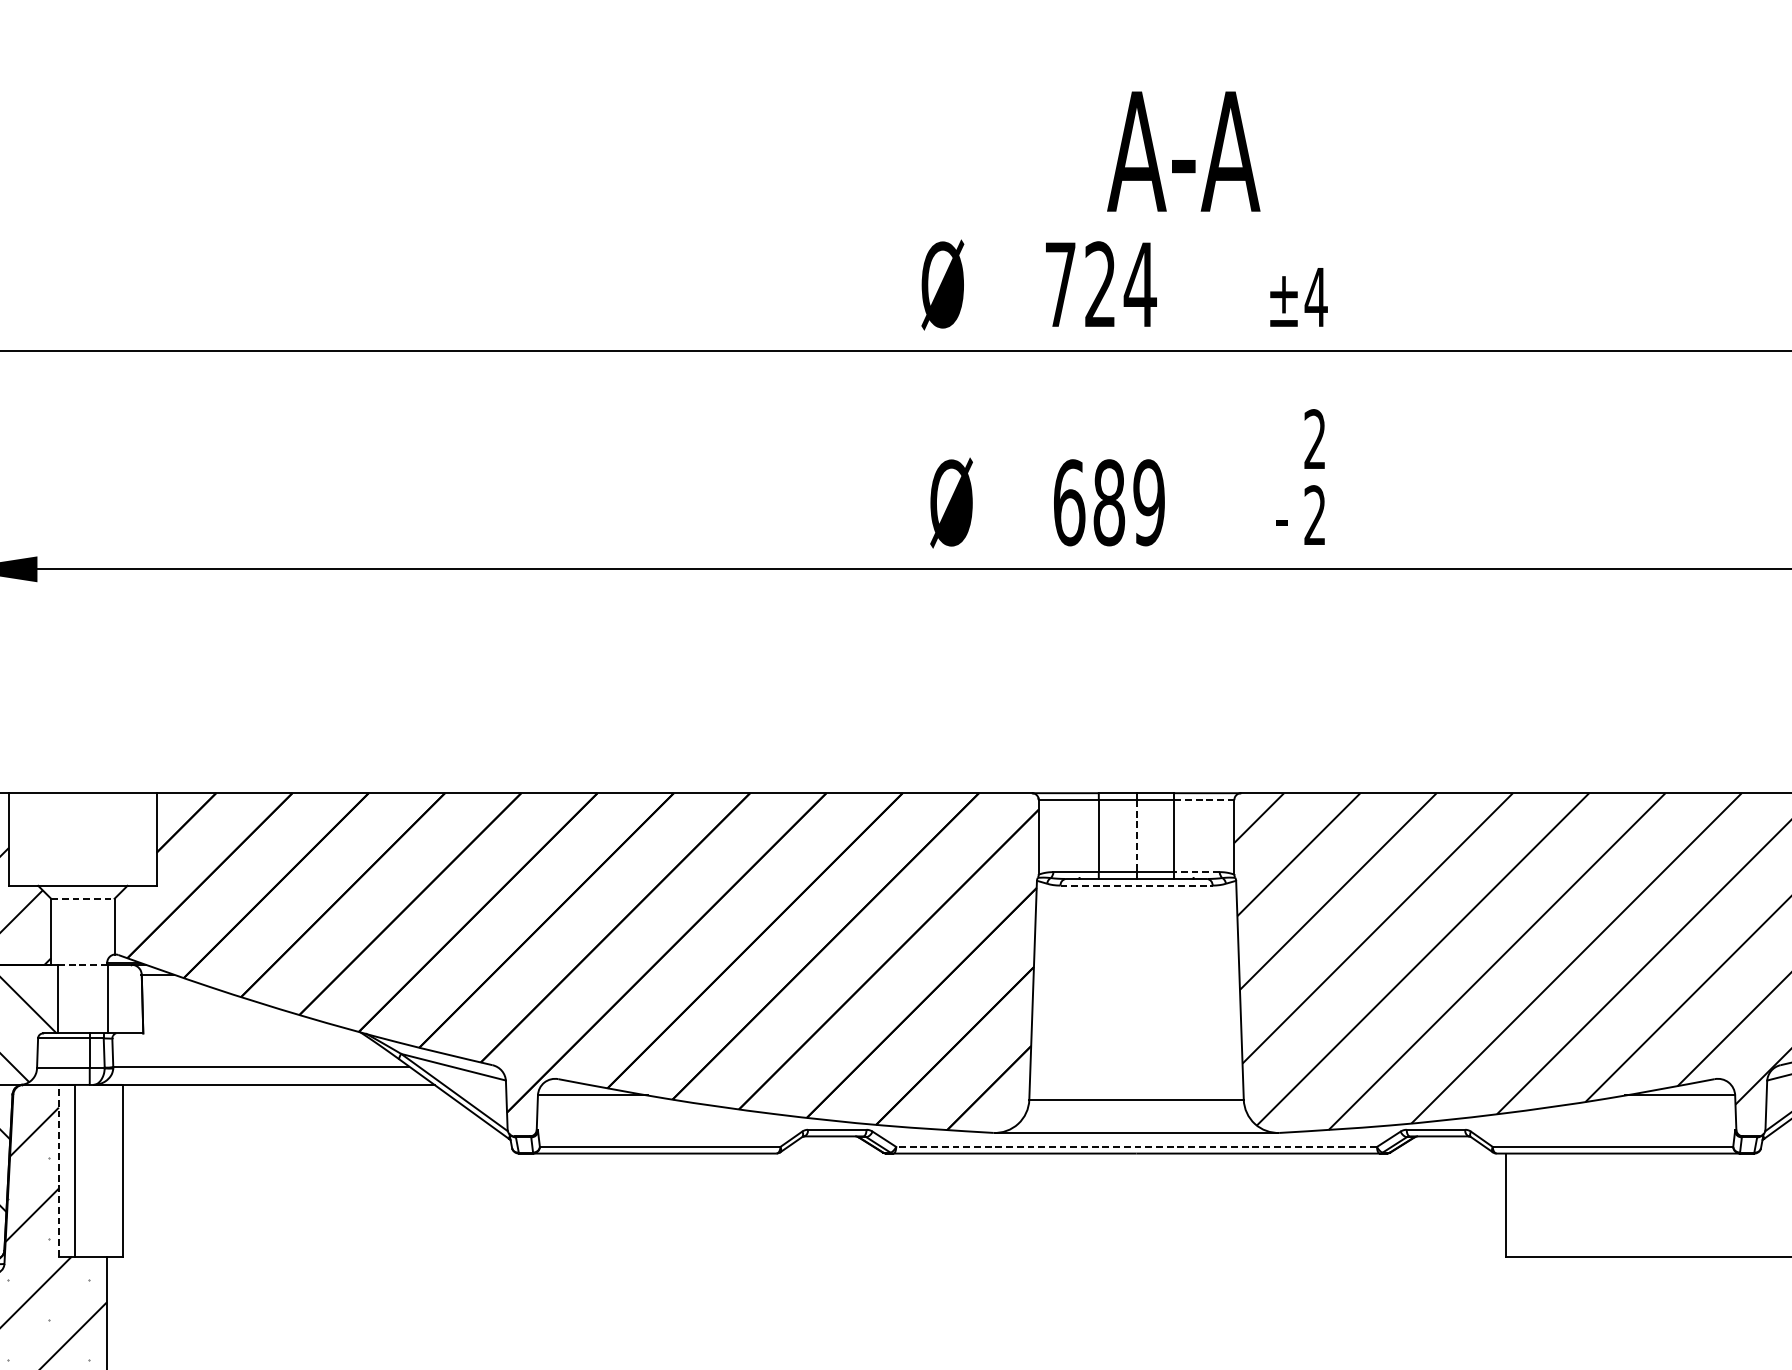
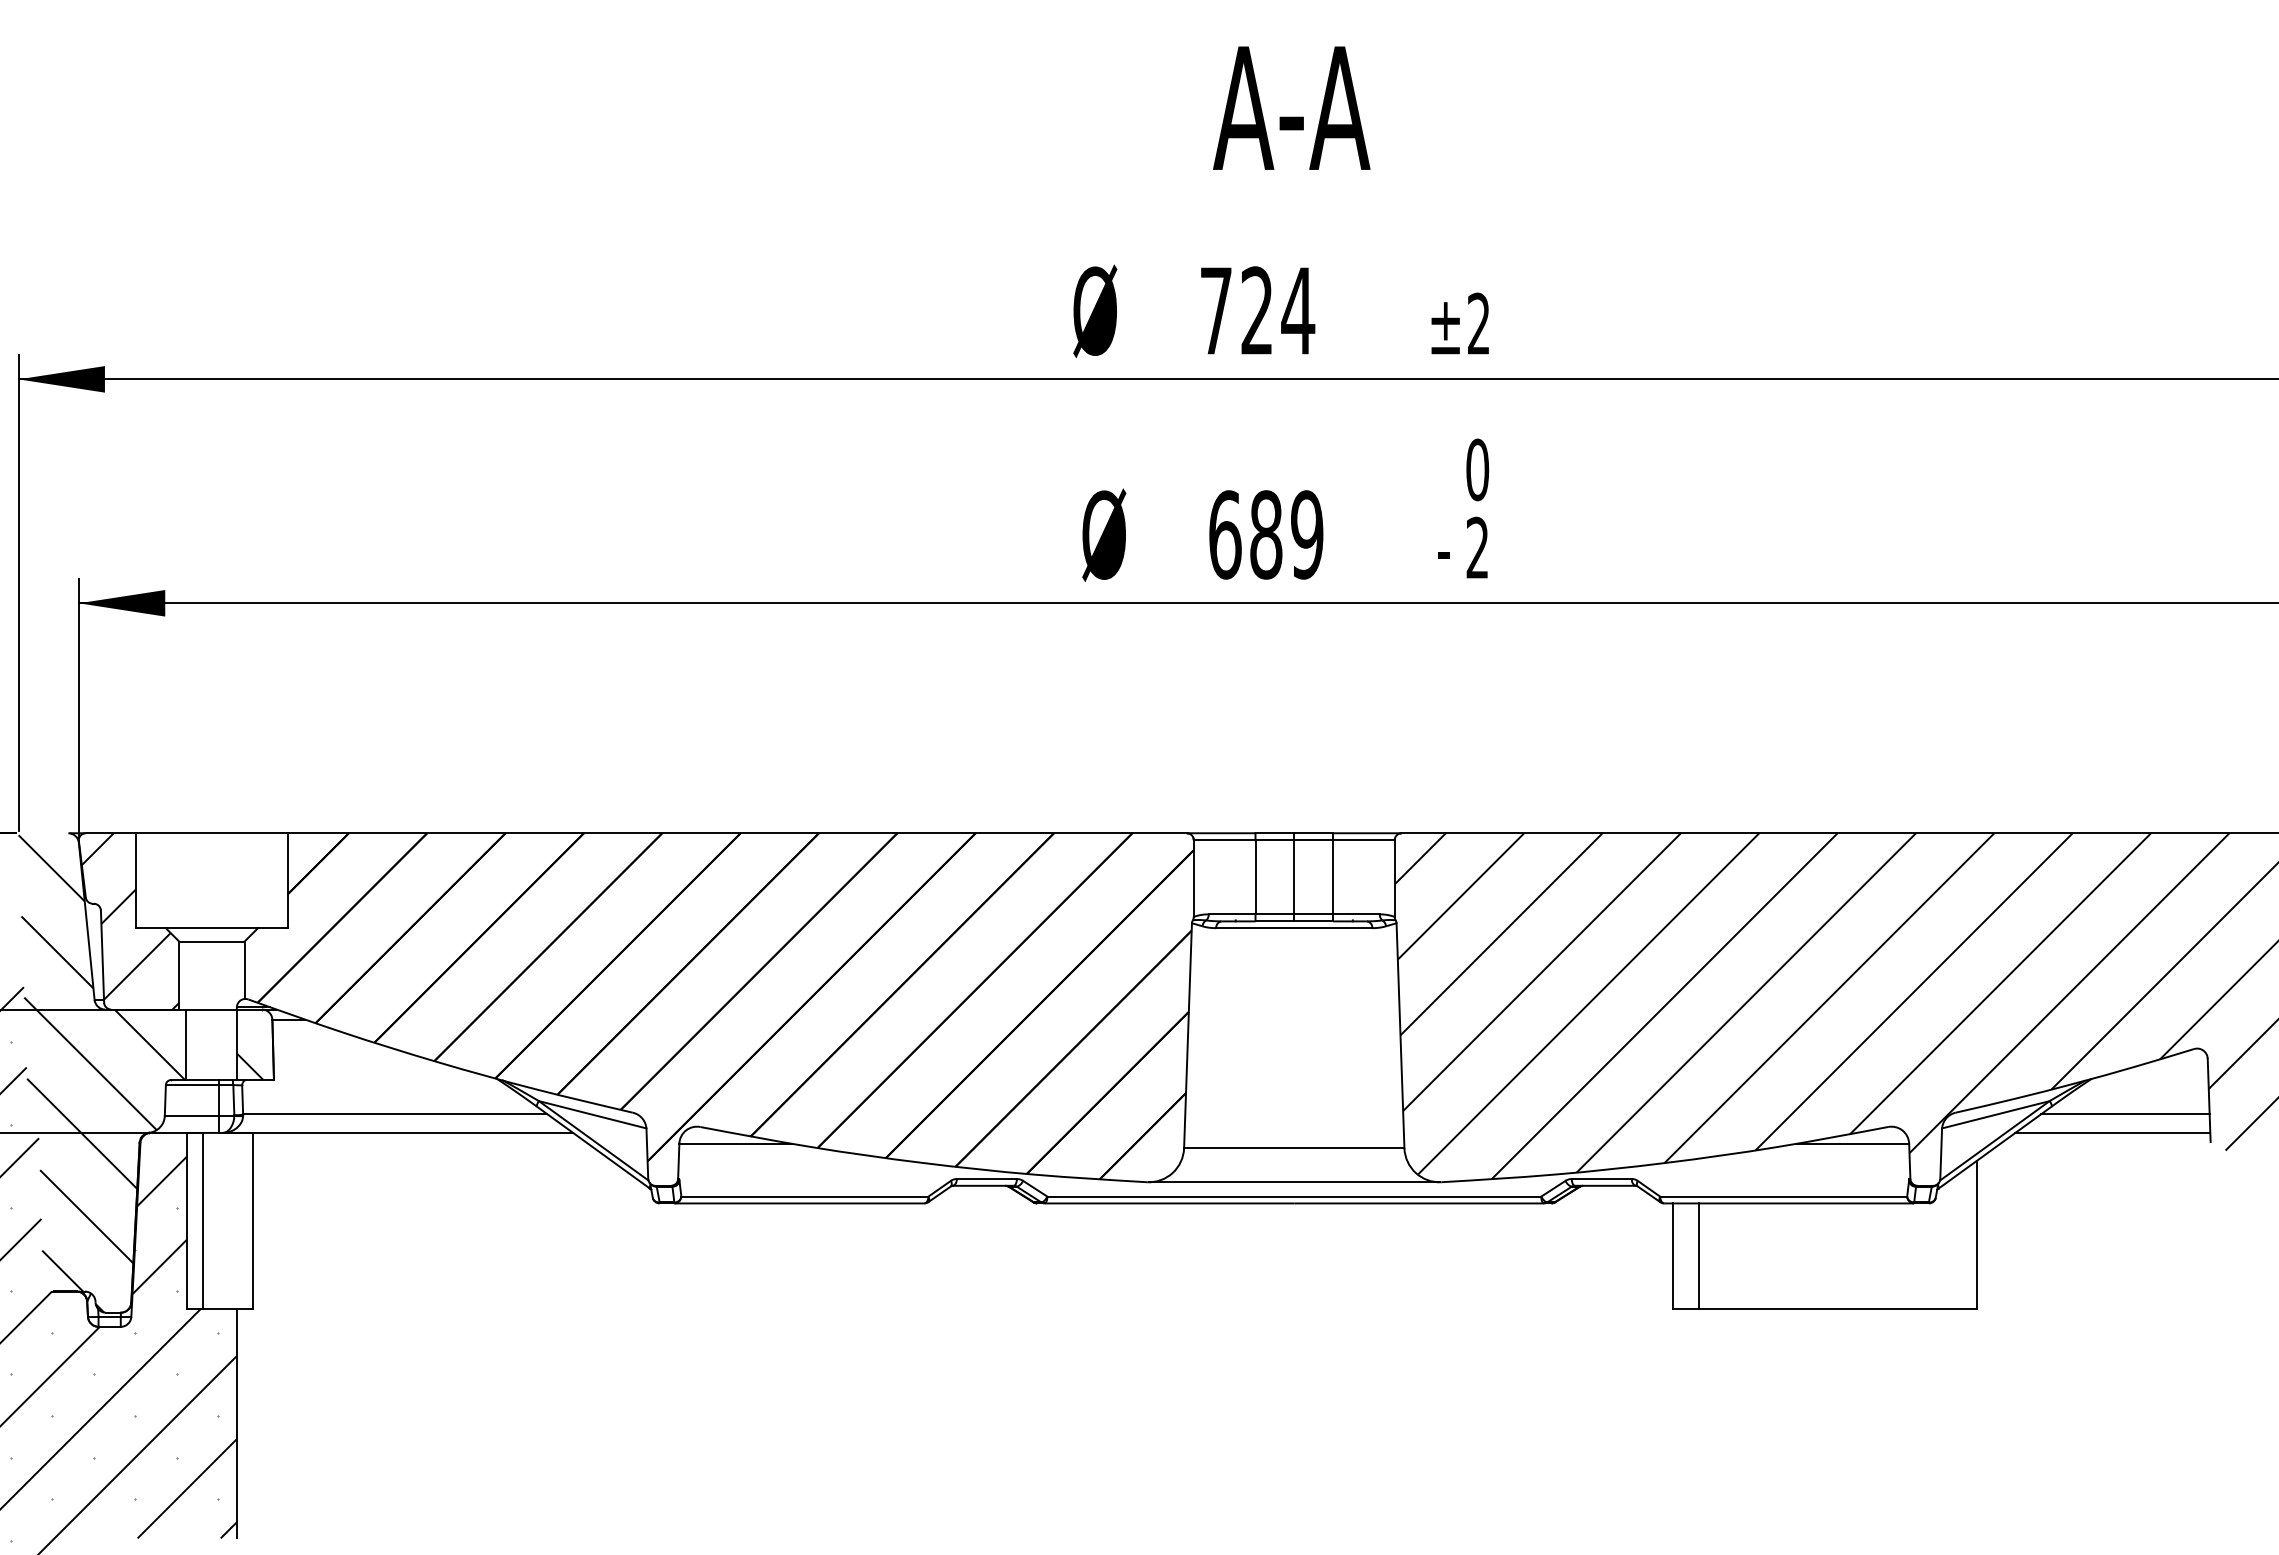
text: (1183, 150) -> (1291, 107), moved
text: (1315, 296) -> (1478, 323), ±4 -> ±2
text: (1314, 439) -> (1477, 469), 2 -> 0
line: (1203, 800) -> (1363, 840), dashed -> solid
line: (1136, 836) -> (1294, 877), dashed -> solid
line: (1196, 872) -> (1355, 914), dashed -> solid
line: (1136, 885) -> (1294, 928), dashed -> solid
line: (82, 898) -> (211, 941), dashed -> solid
line: (82, 964) -> (211, 1009), dashed -> solid
hatch: (120, 1021) -> (250, 1067), added
line: (1136, 1146) -> (1294, 1196), dashed -> solid
line: (59, 1170) -> (187, 1220), dashed -> solid
line: (1530, 1205) -> (1698, 1256), added

